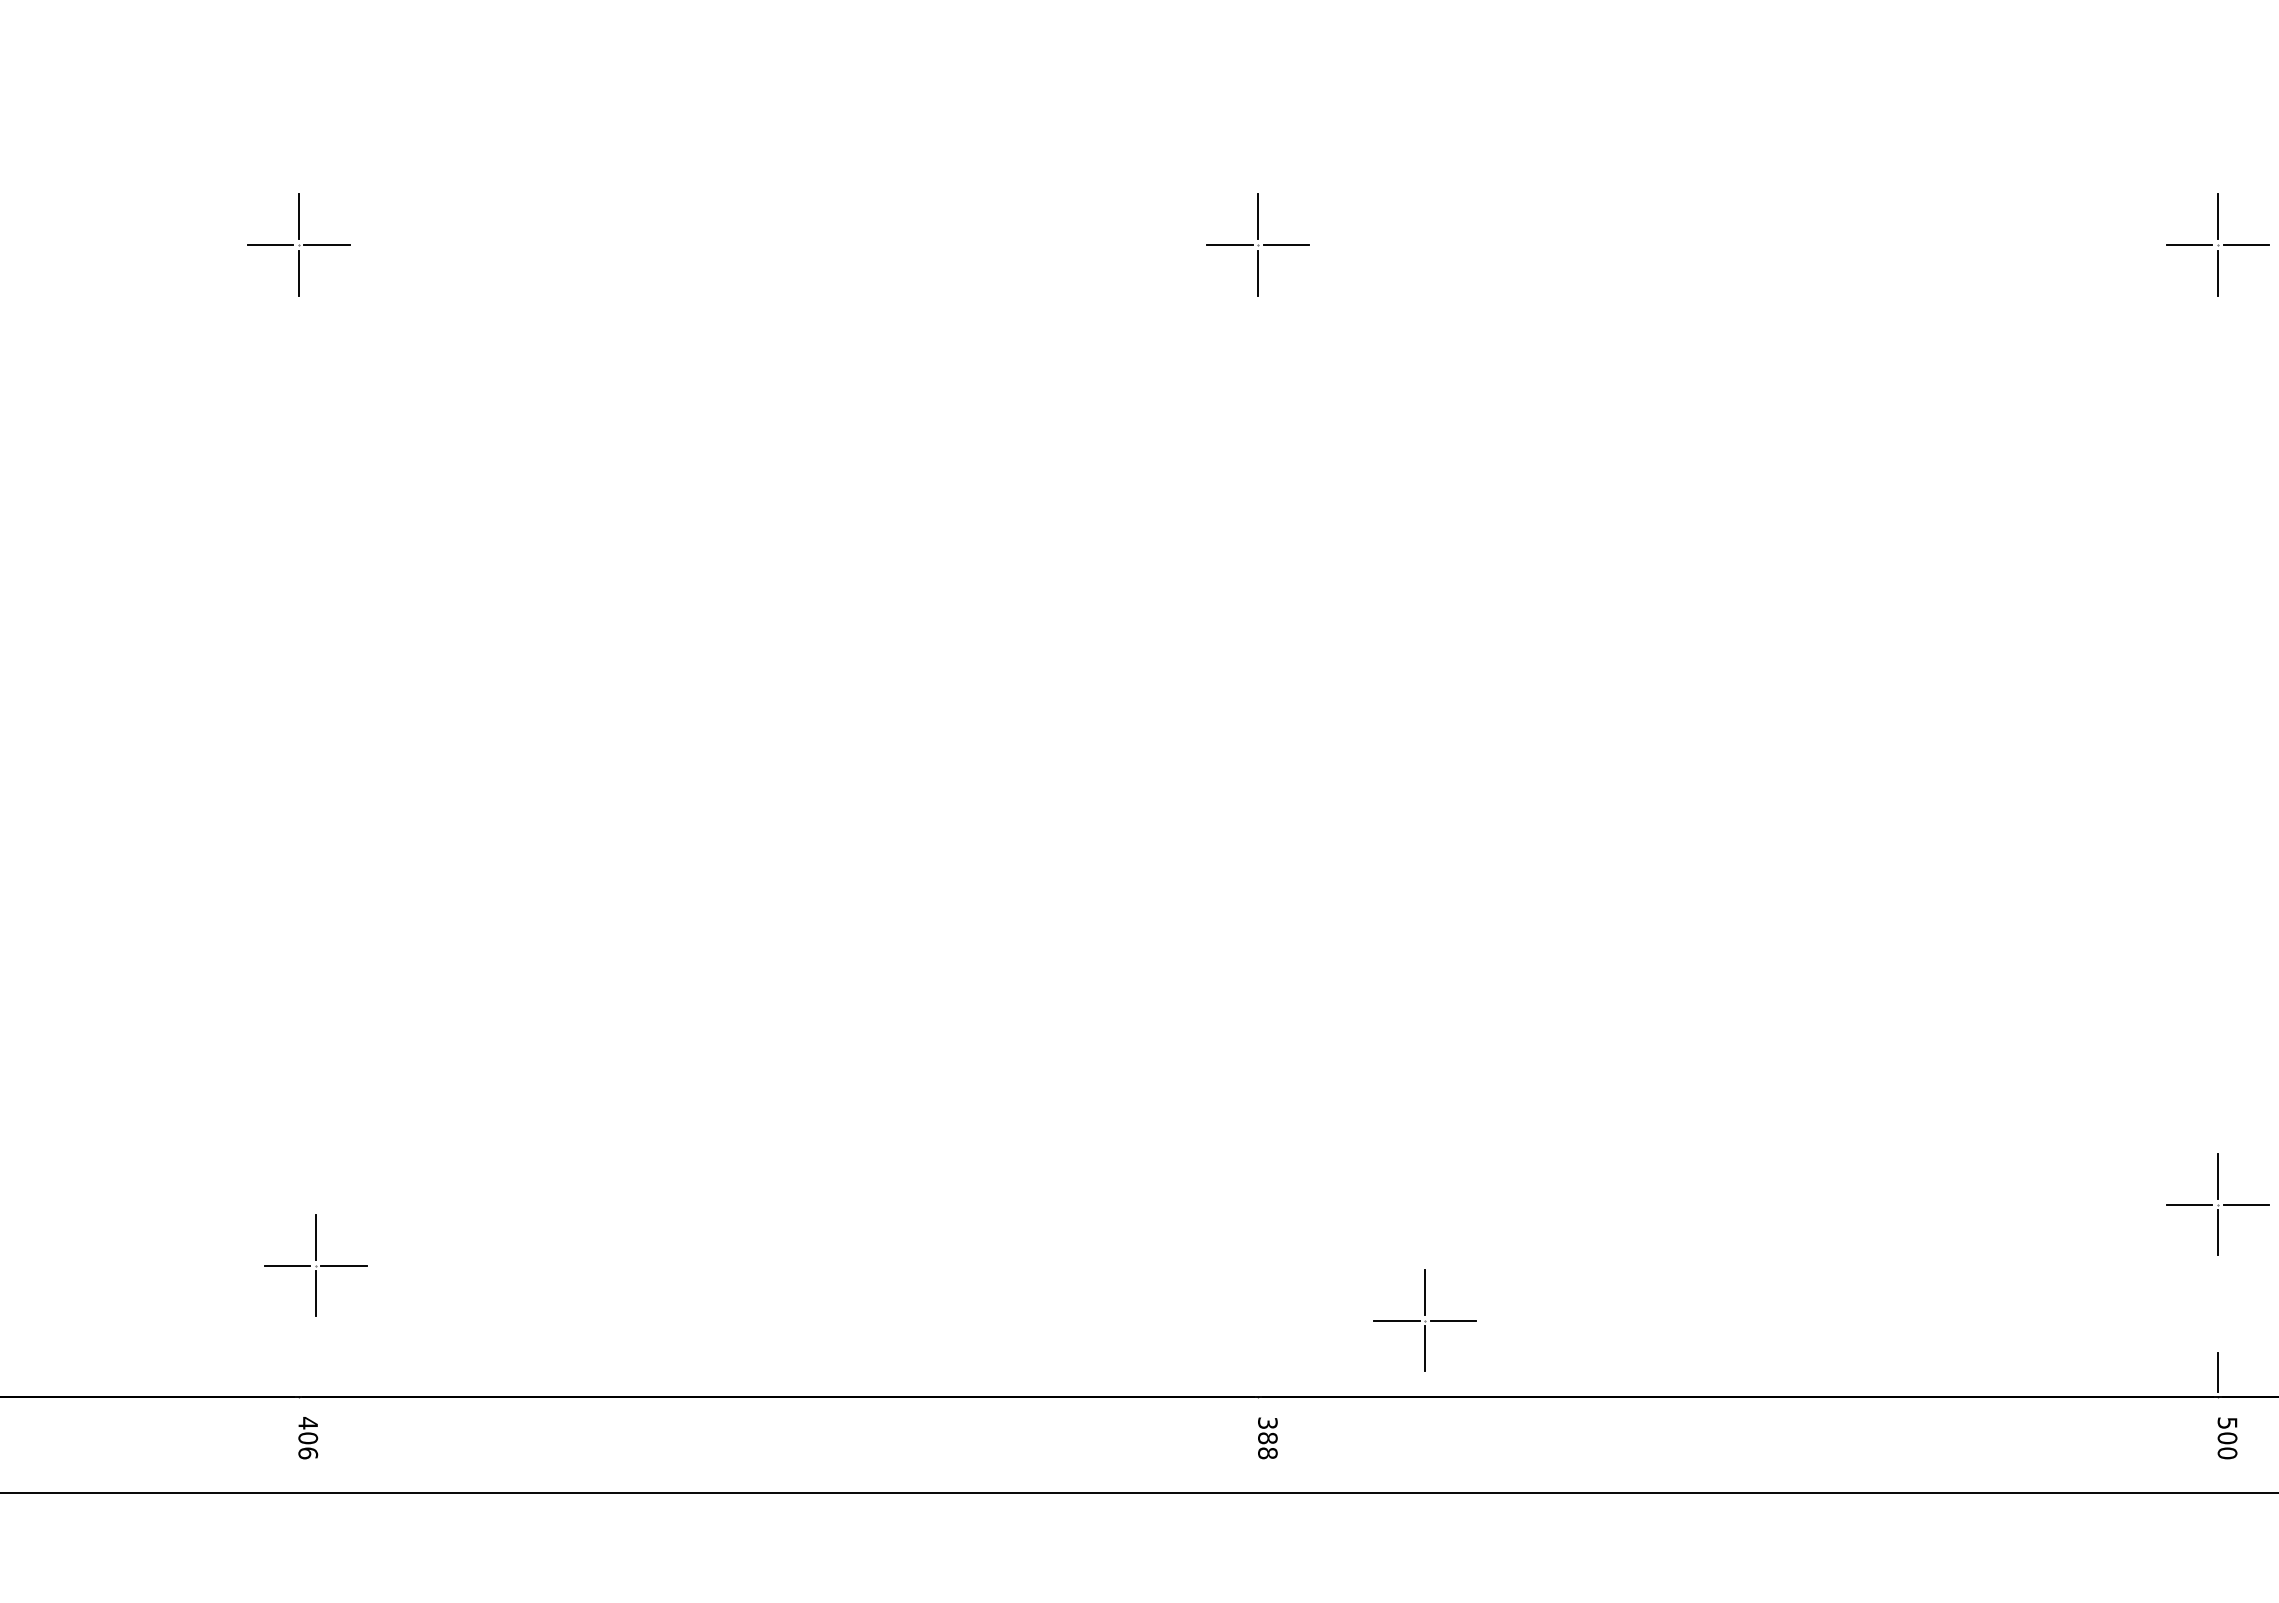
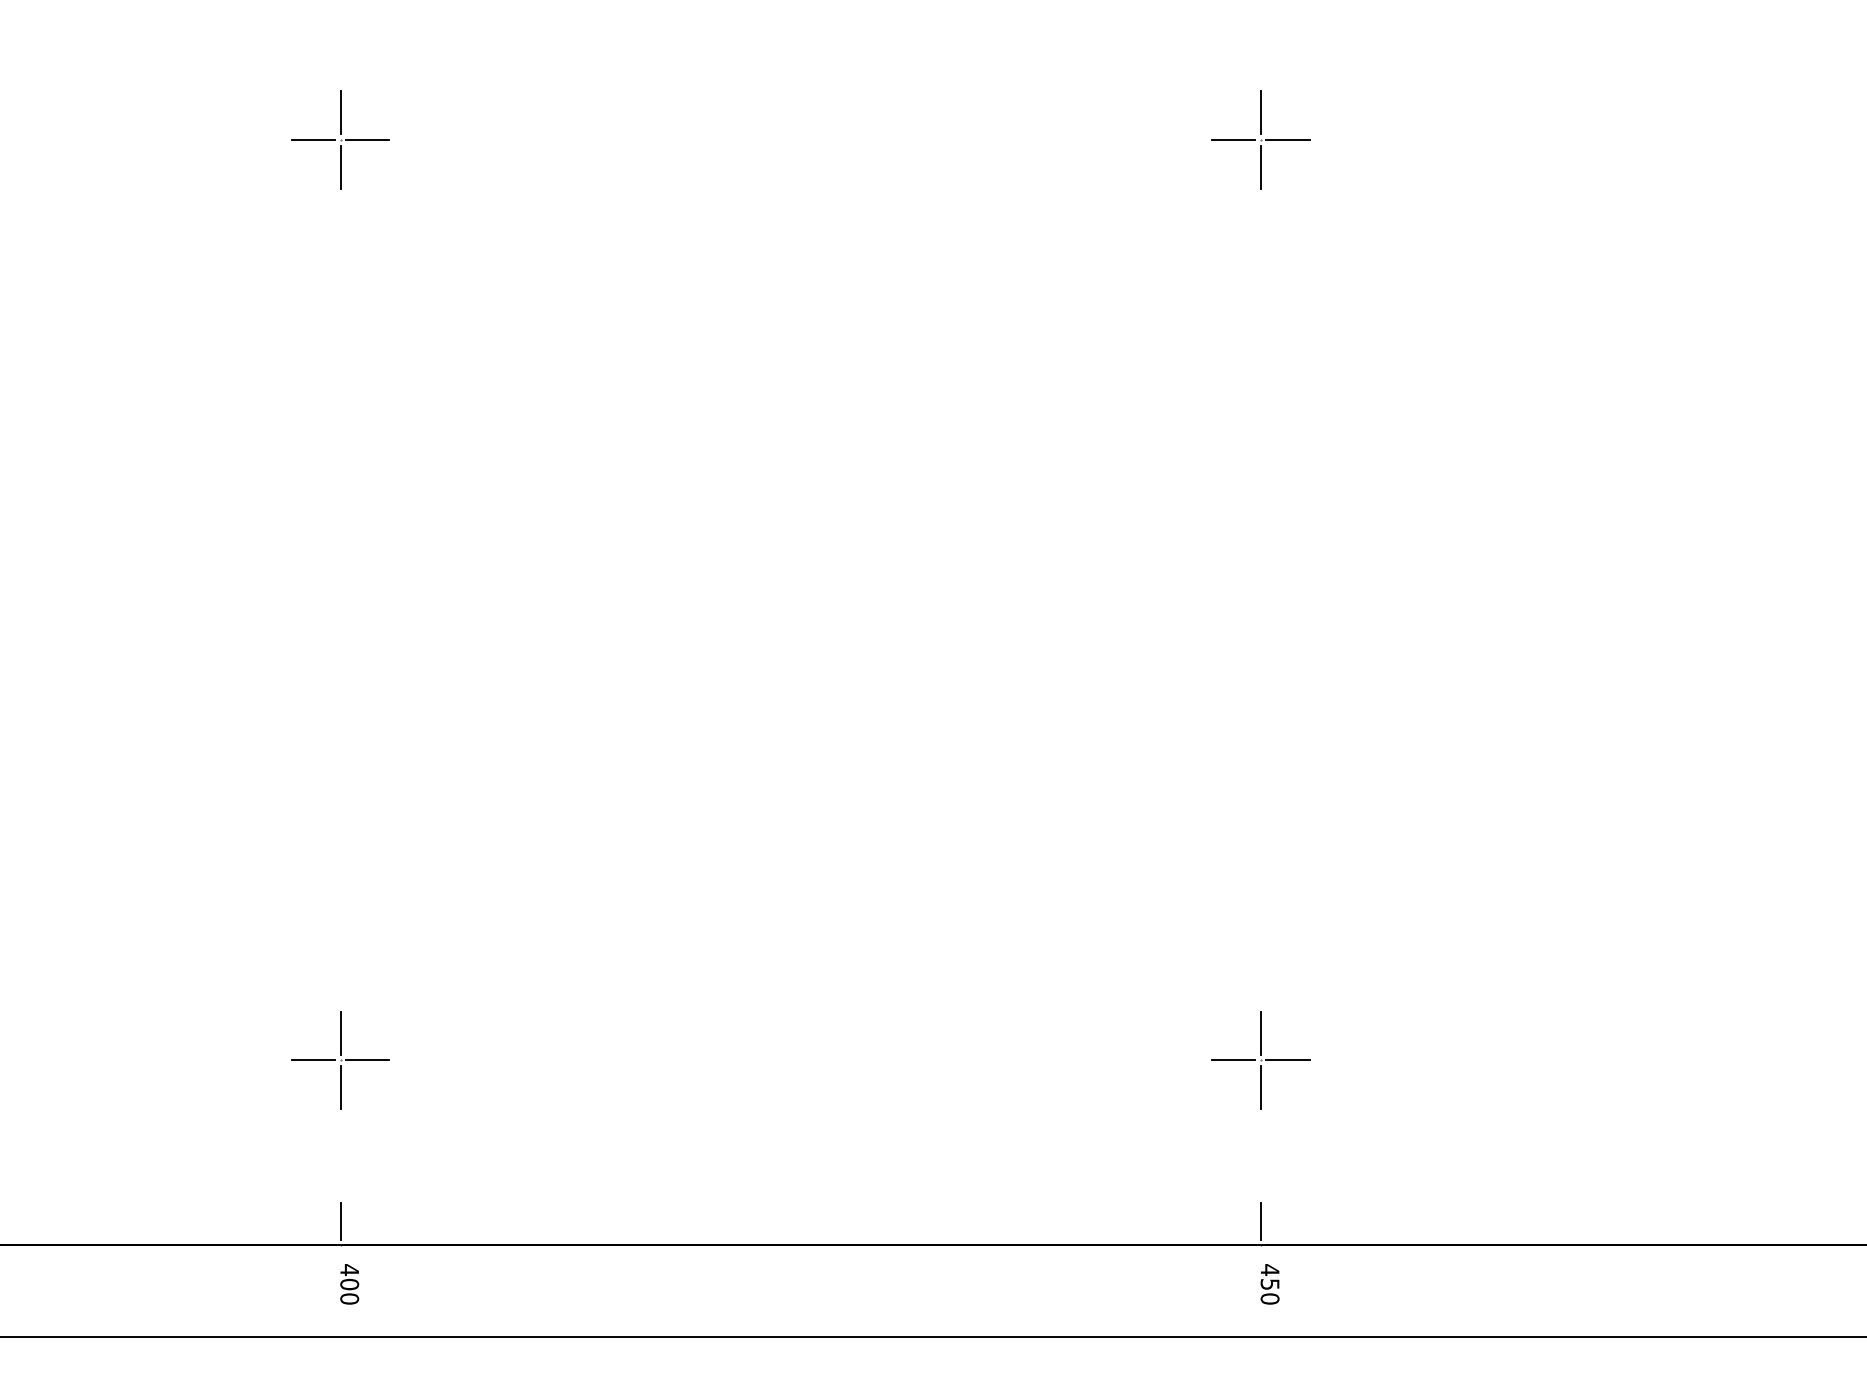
part: (315, 1265) -> (340, 1060), moved
part: (1424, 1320) -> (1260, 1060), moved
line: (298, 1372) -> (340, 1221), added
line: (1258, 1372) -> (1261, 1221), added
text: (1267, 1438) -> (1269, 1284), 388 -> 450
text: (308, 1453) -> (349, 1299), 406 -> 400

